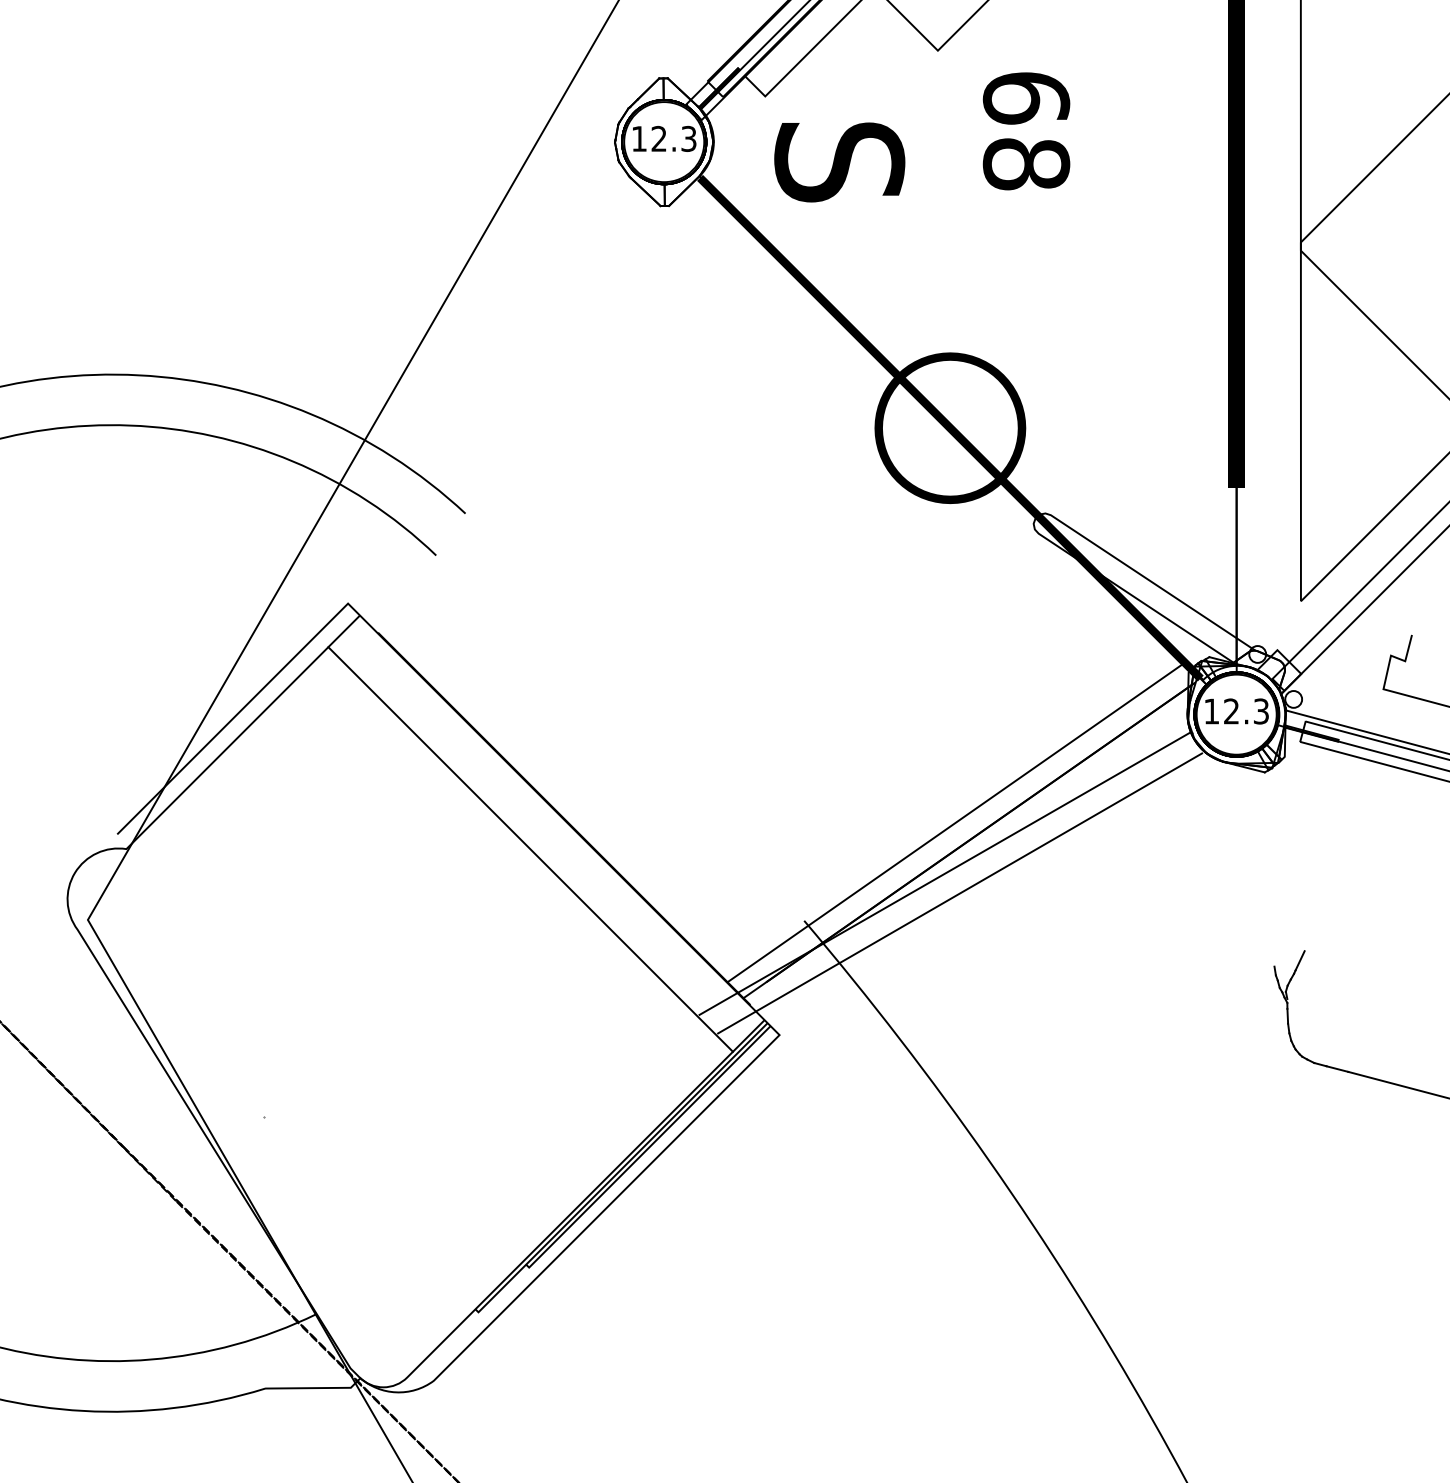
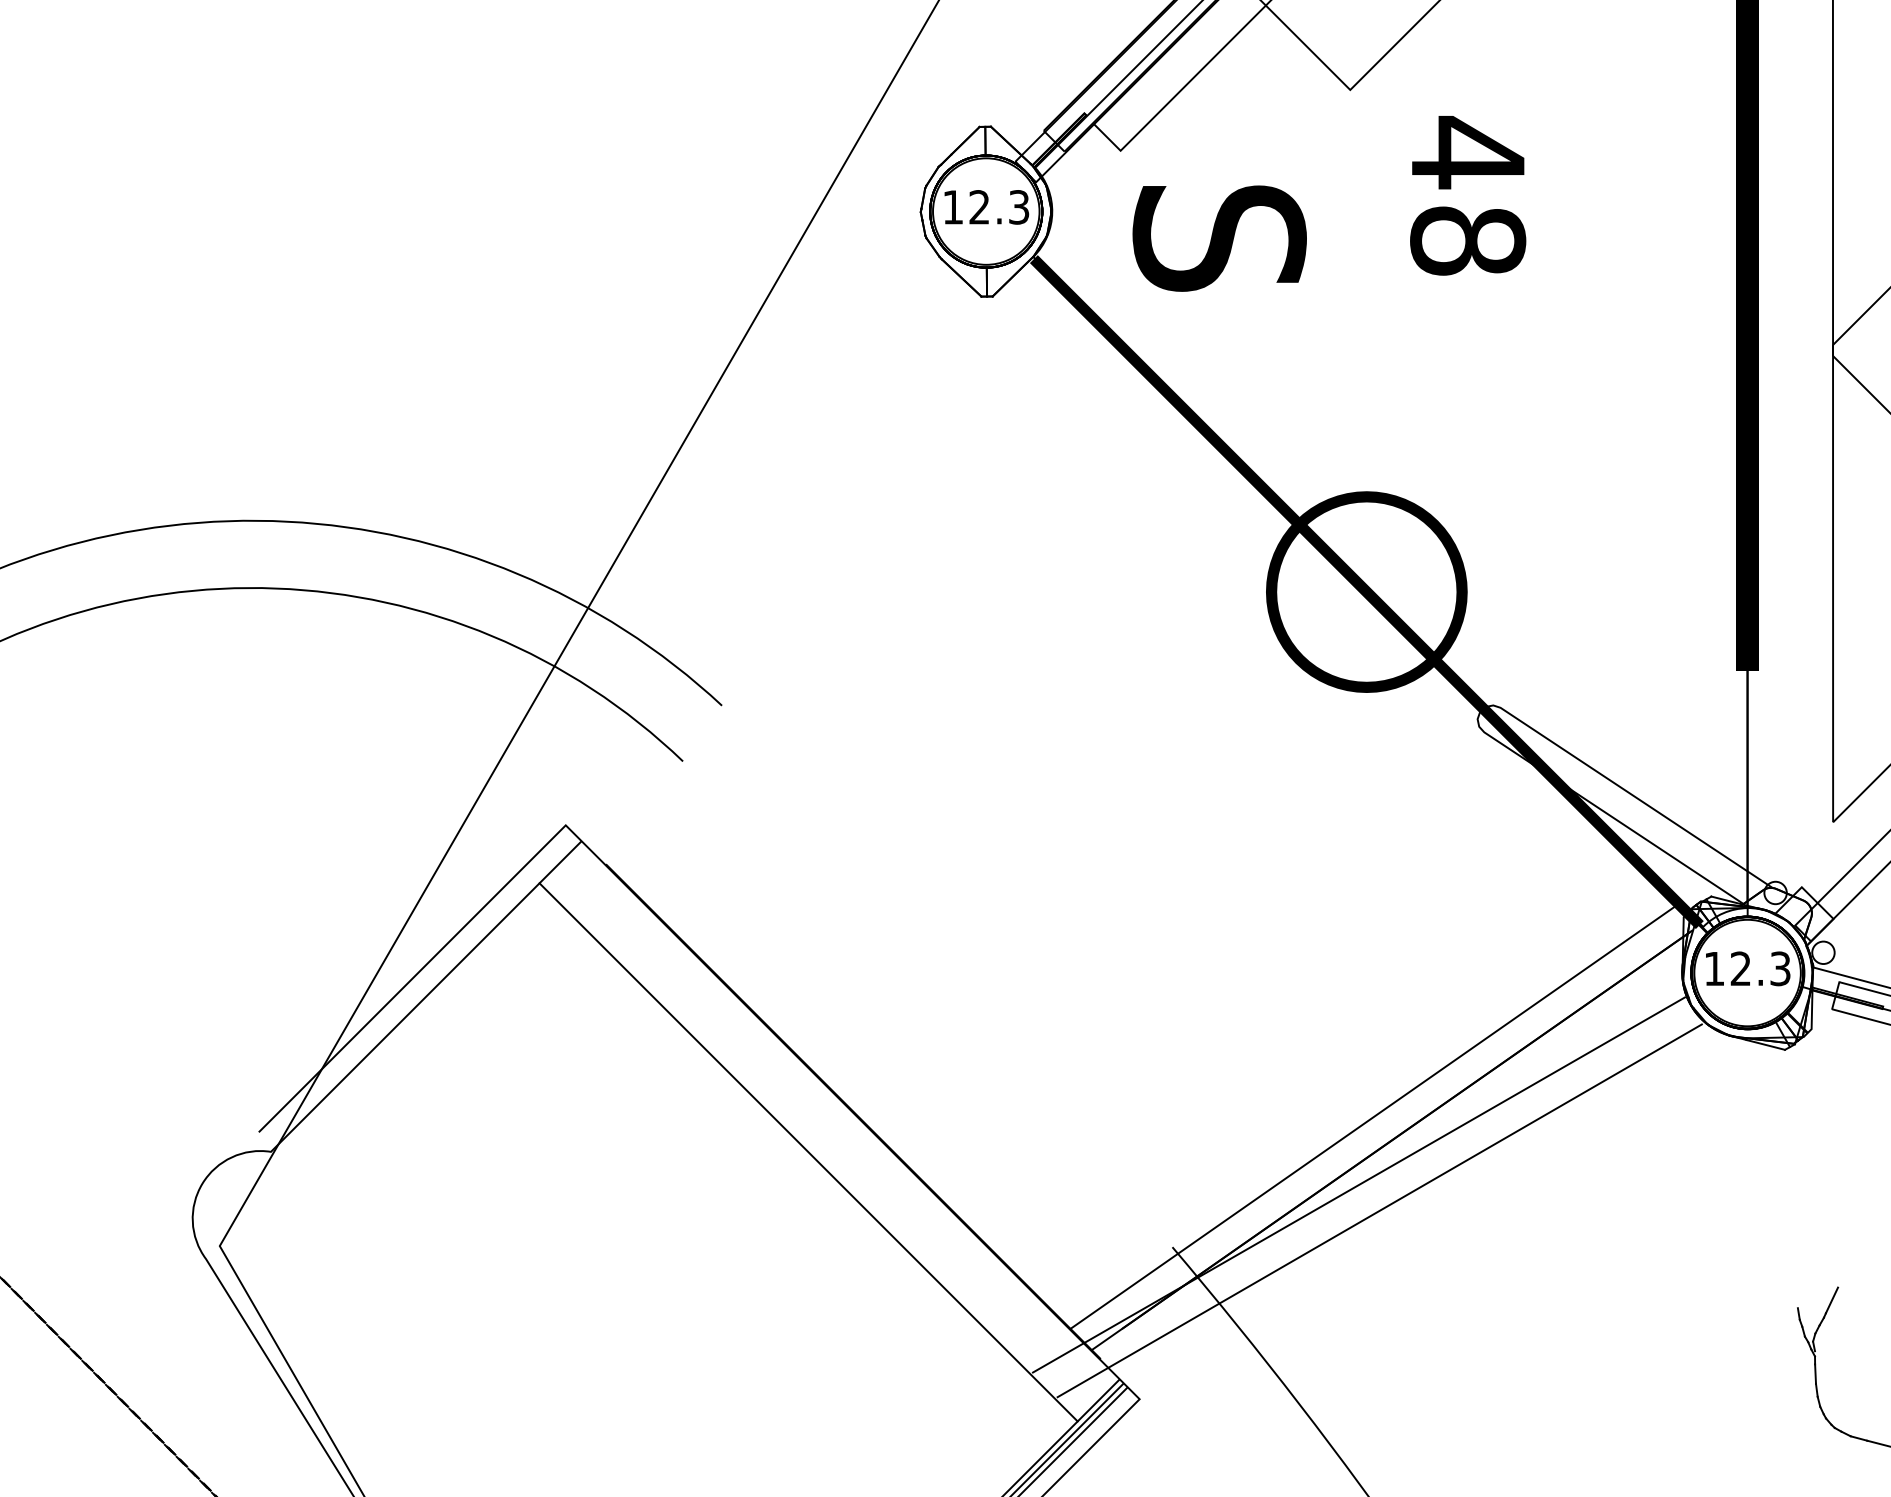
text: (1026, 97) -> (1468, 152), 68 -> 48

